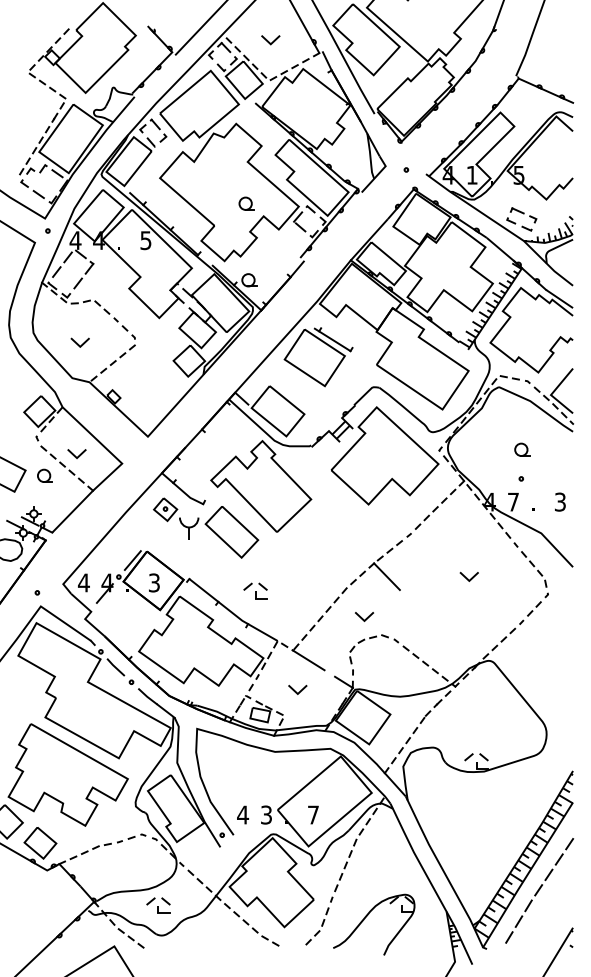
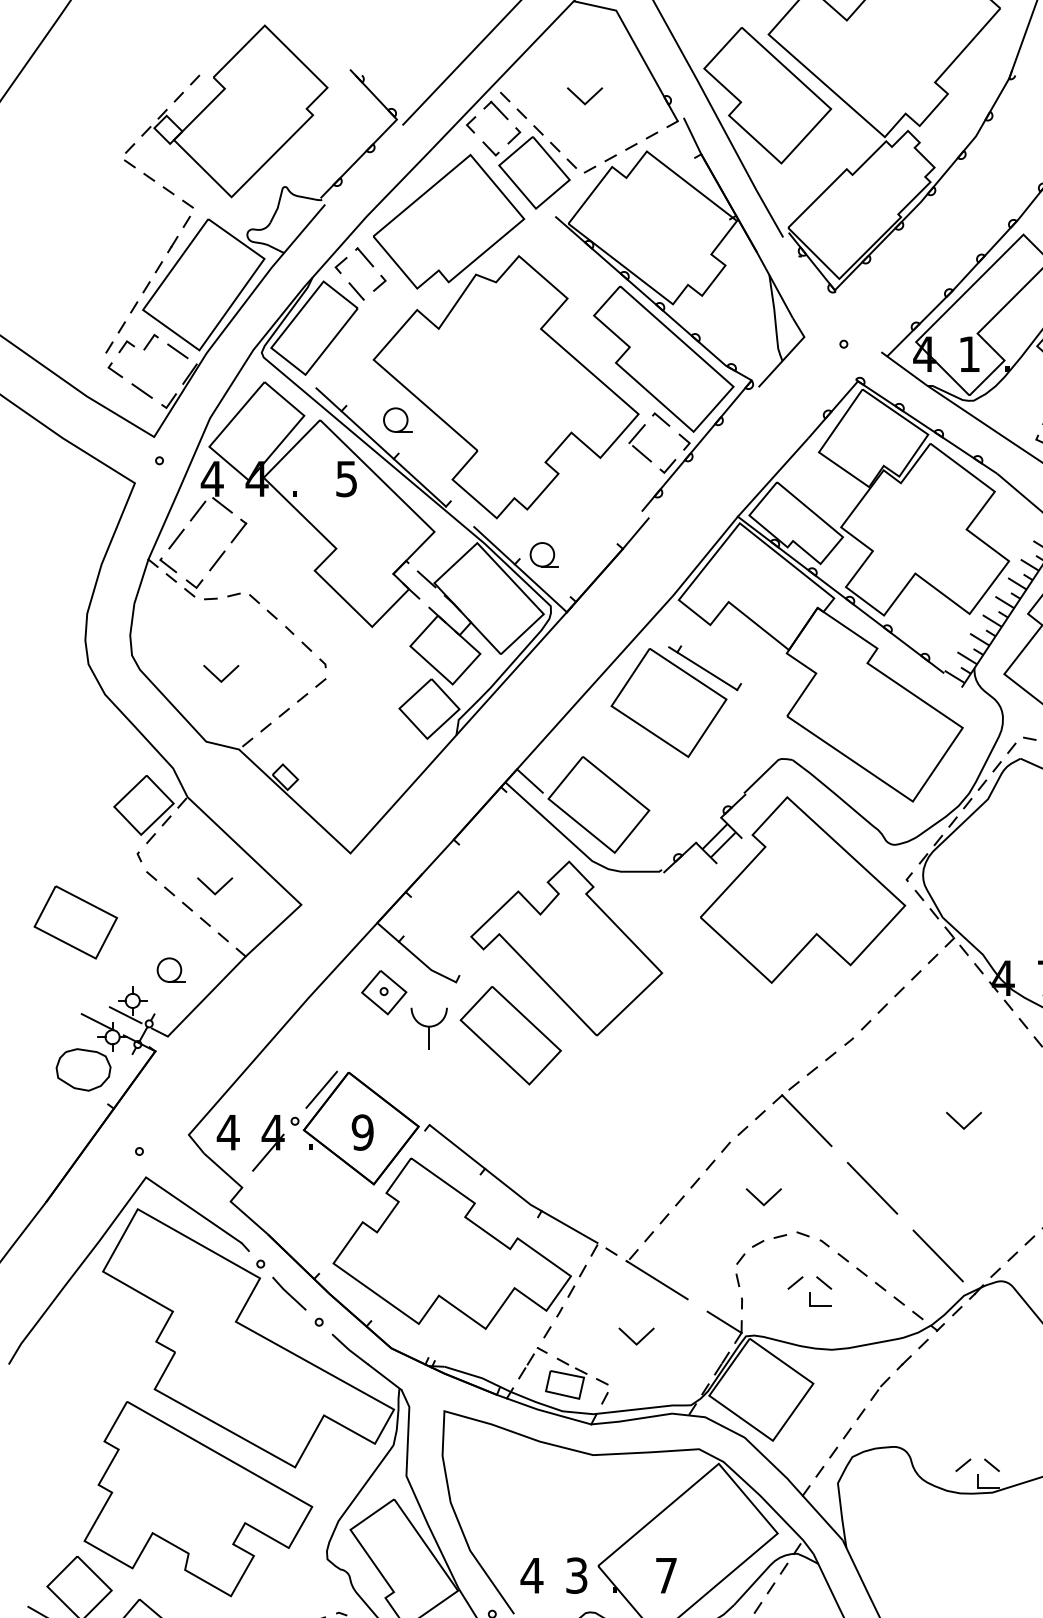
part: (246, 203) -> (397, 419), moved
part: (44, 475) -> (170, 969), moved
text: (154, 582) -> (362, 1131), 3 -> 9
part: (255, 590) -> (809, 1290), moved
line: (421, 611) -> (872, 1187), added
line: (455, 647) -> (937, 1255), added

